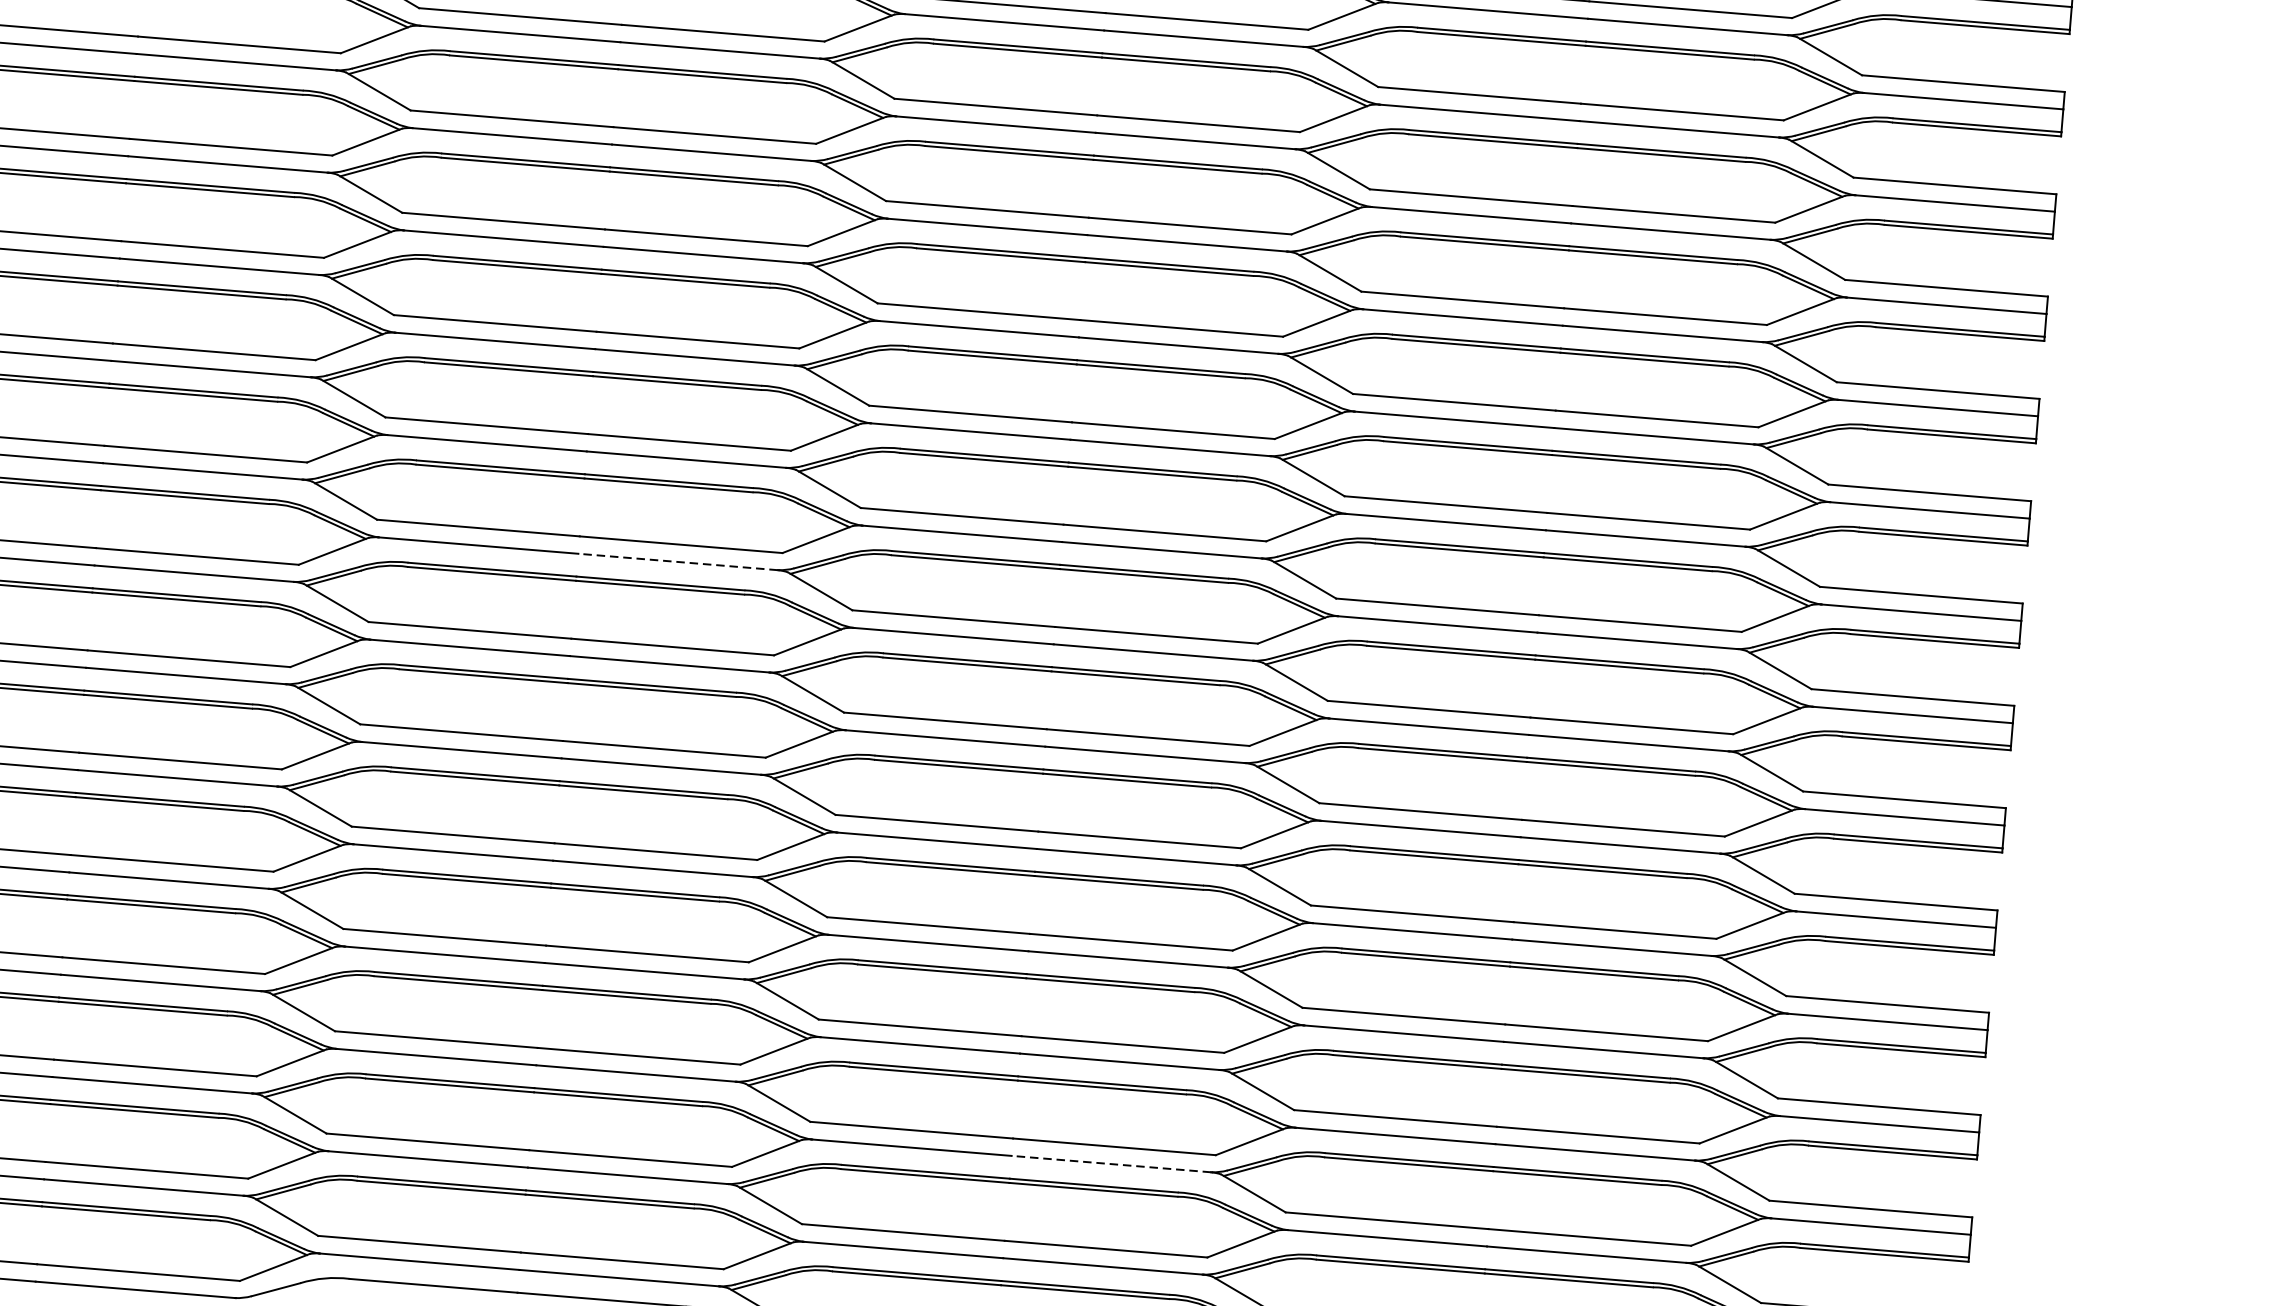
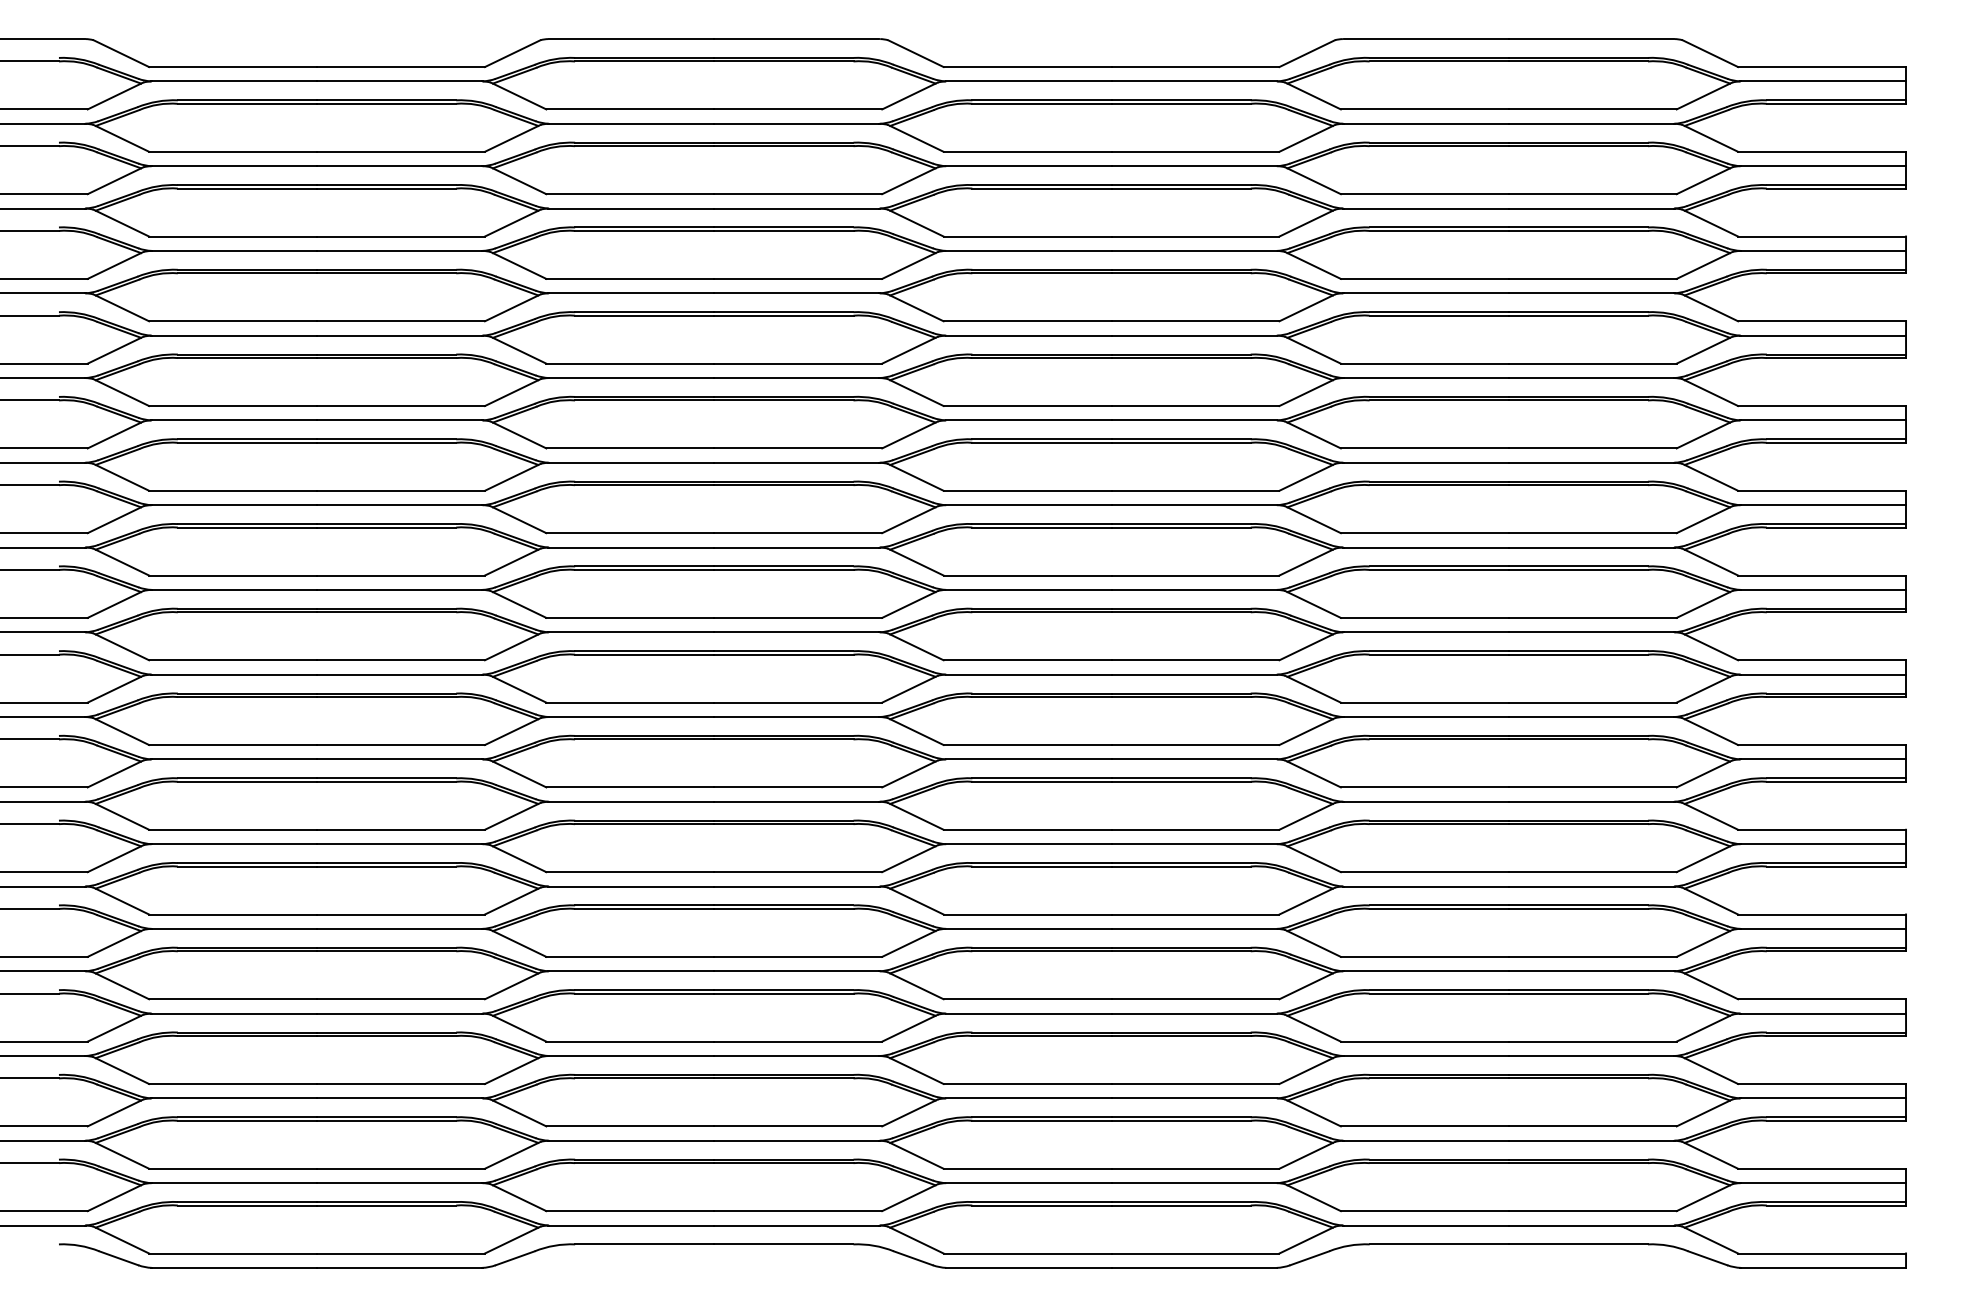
line: (677, 562) -> (796, 632), dashed -> solid
line: (1111, 1164) -> (1194, 1098), dashed -> solid

